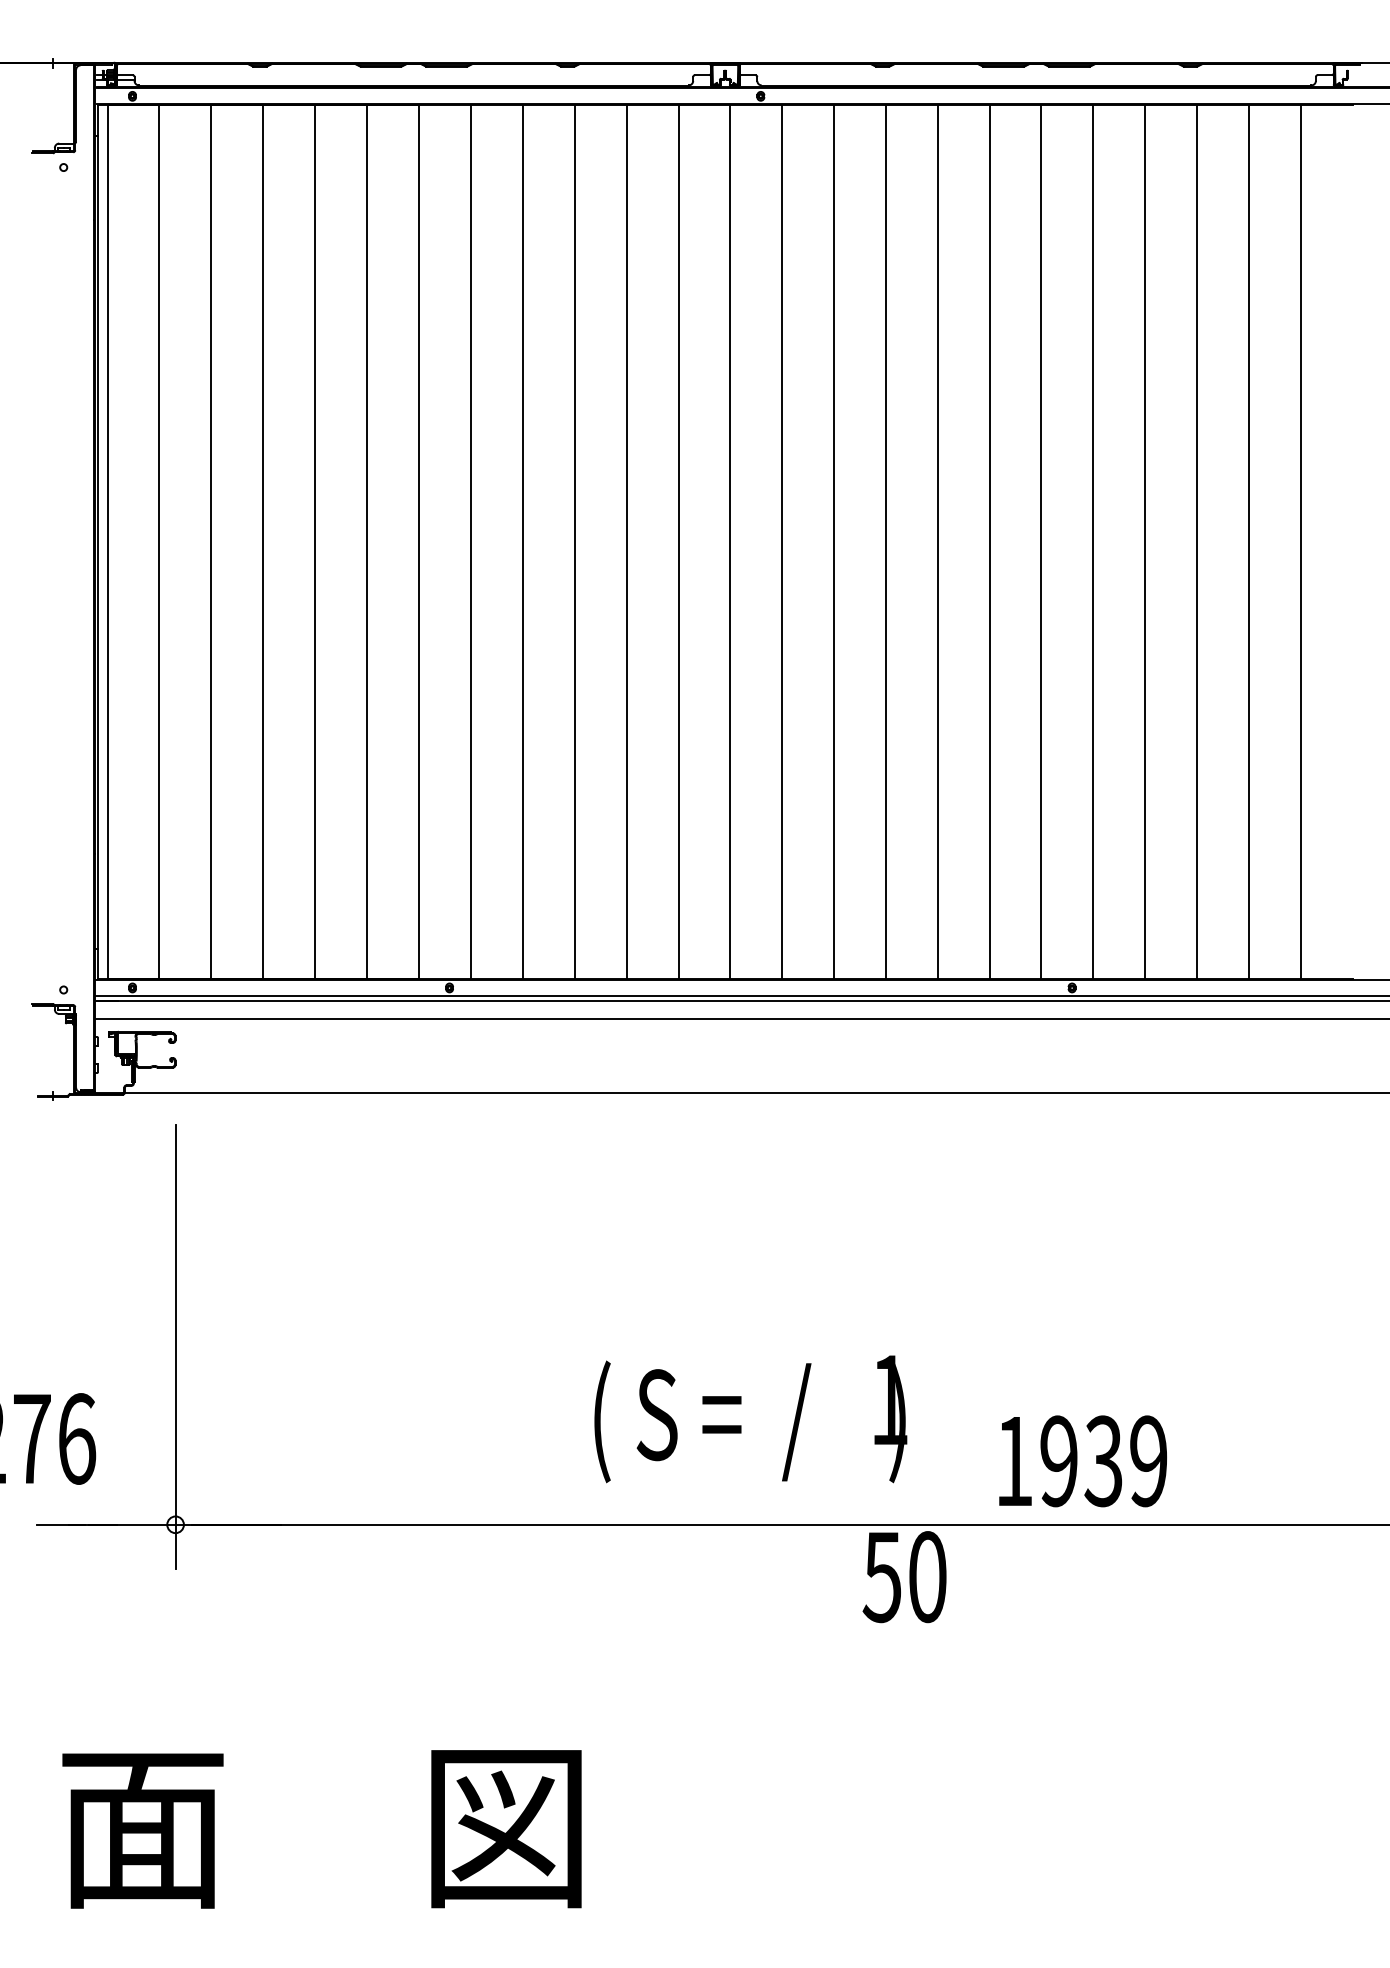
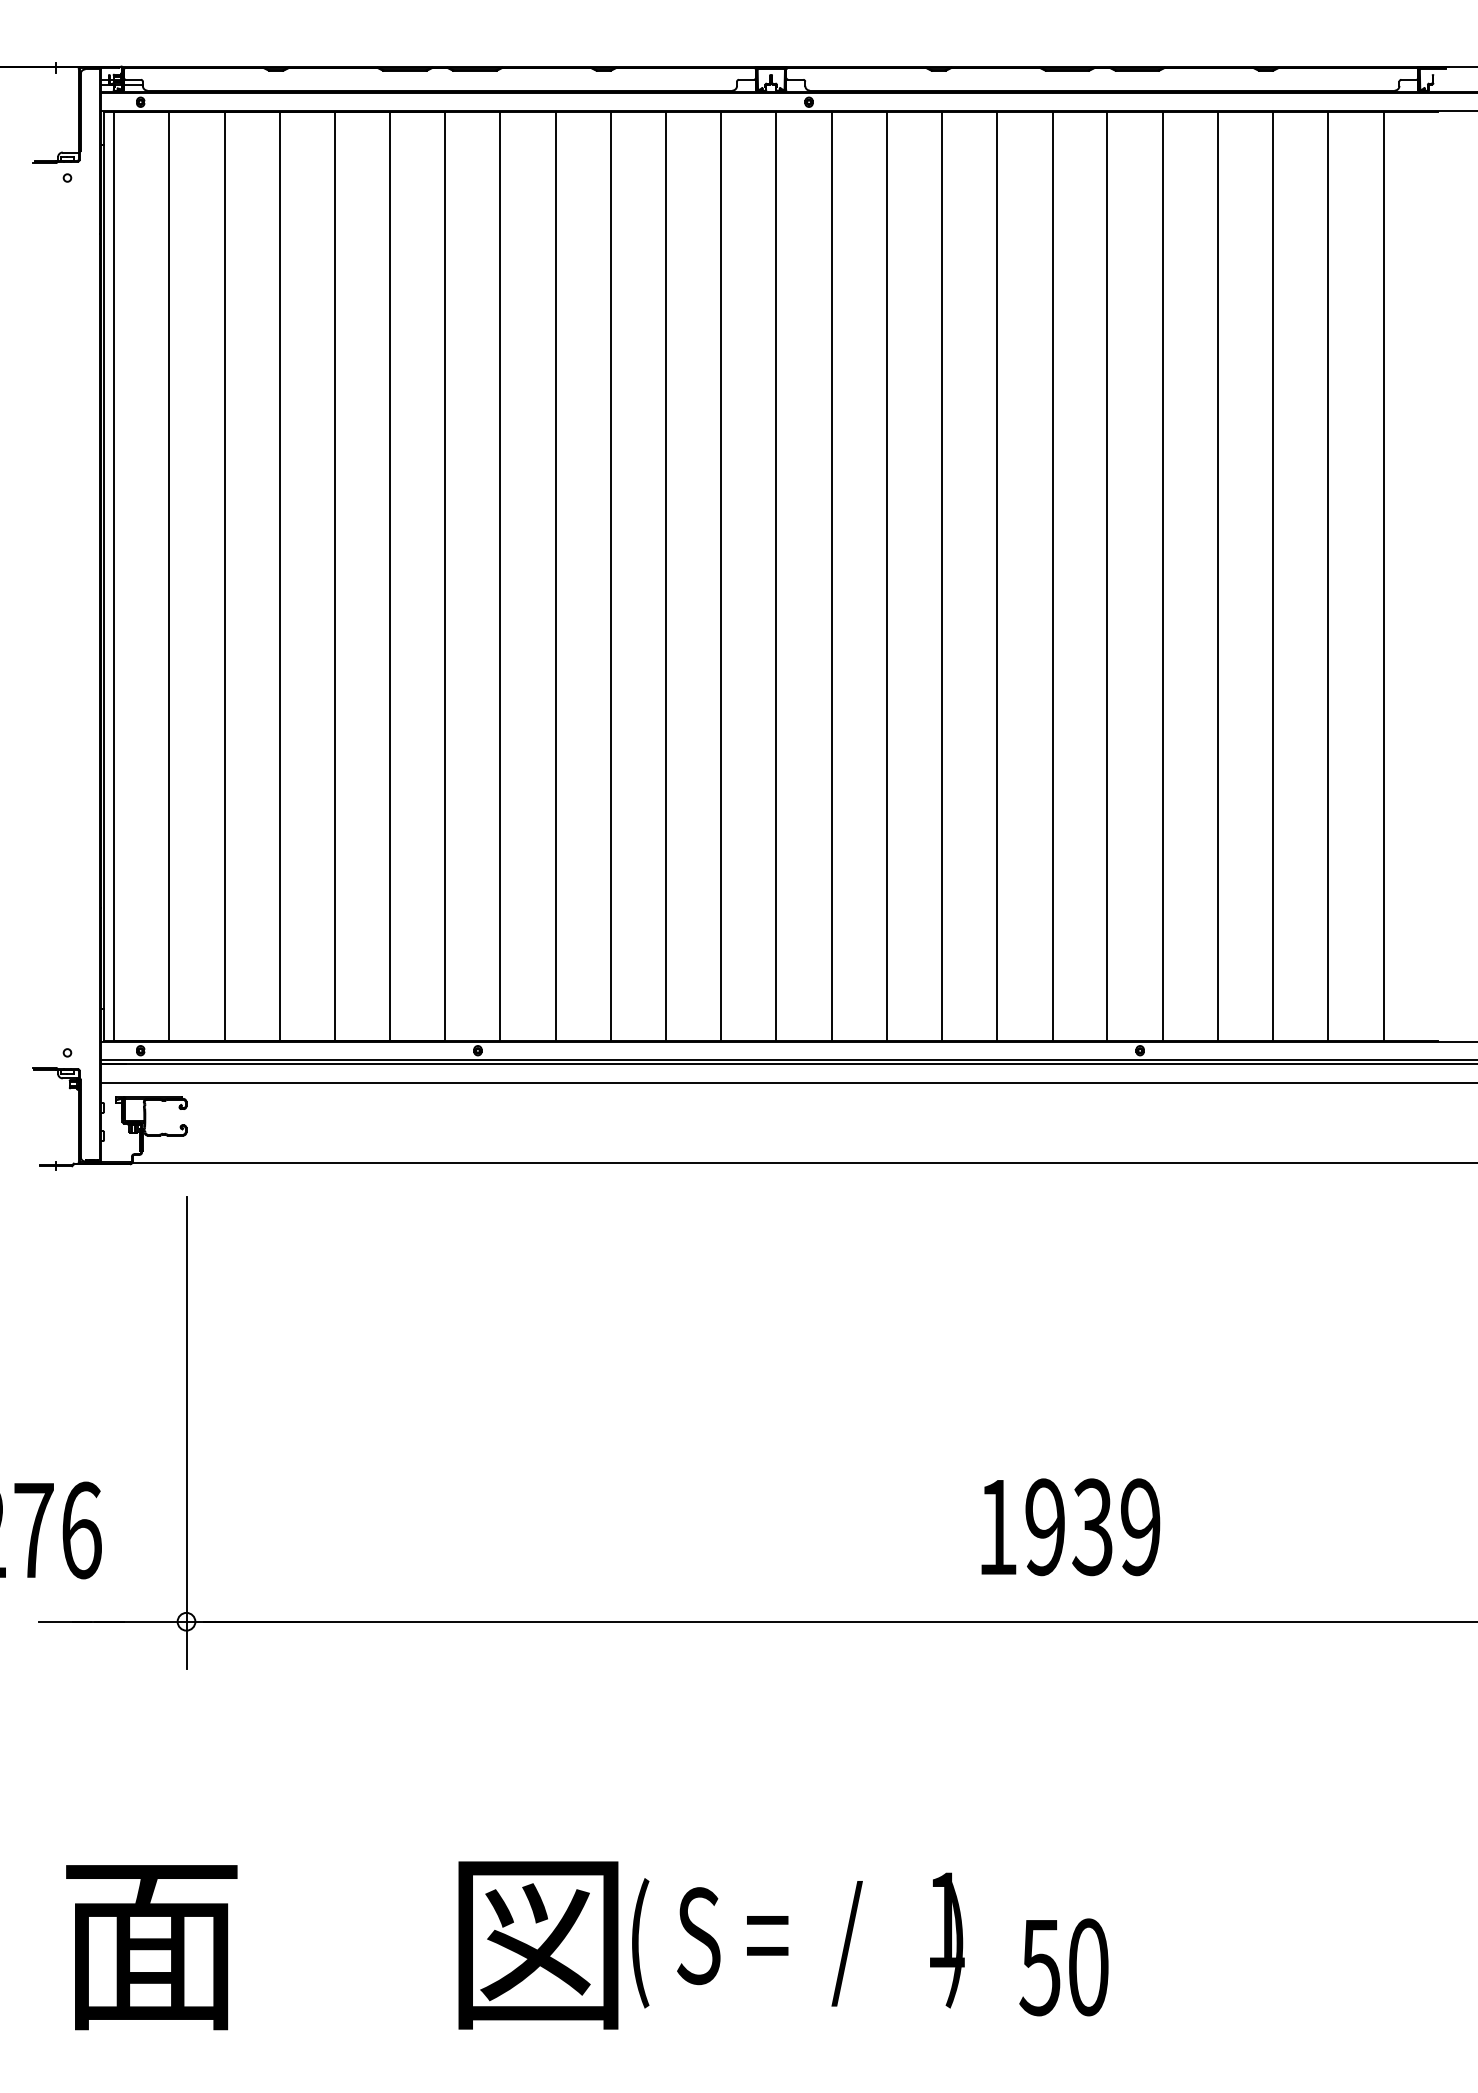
text: (750, 1419) -> (798, 1940), moved
text: (1082, 1461) -> (1070, 1527), moved
text: (904, 1577) -> (1063, 1967), moved

